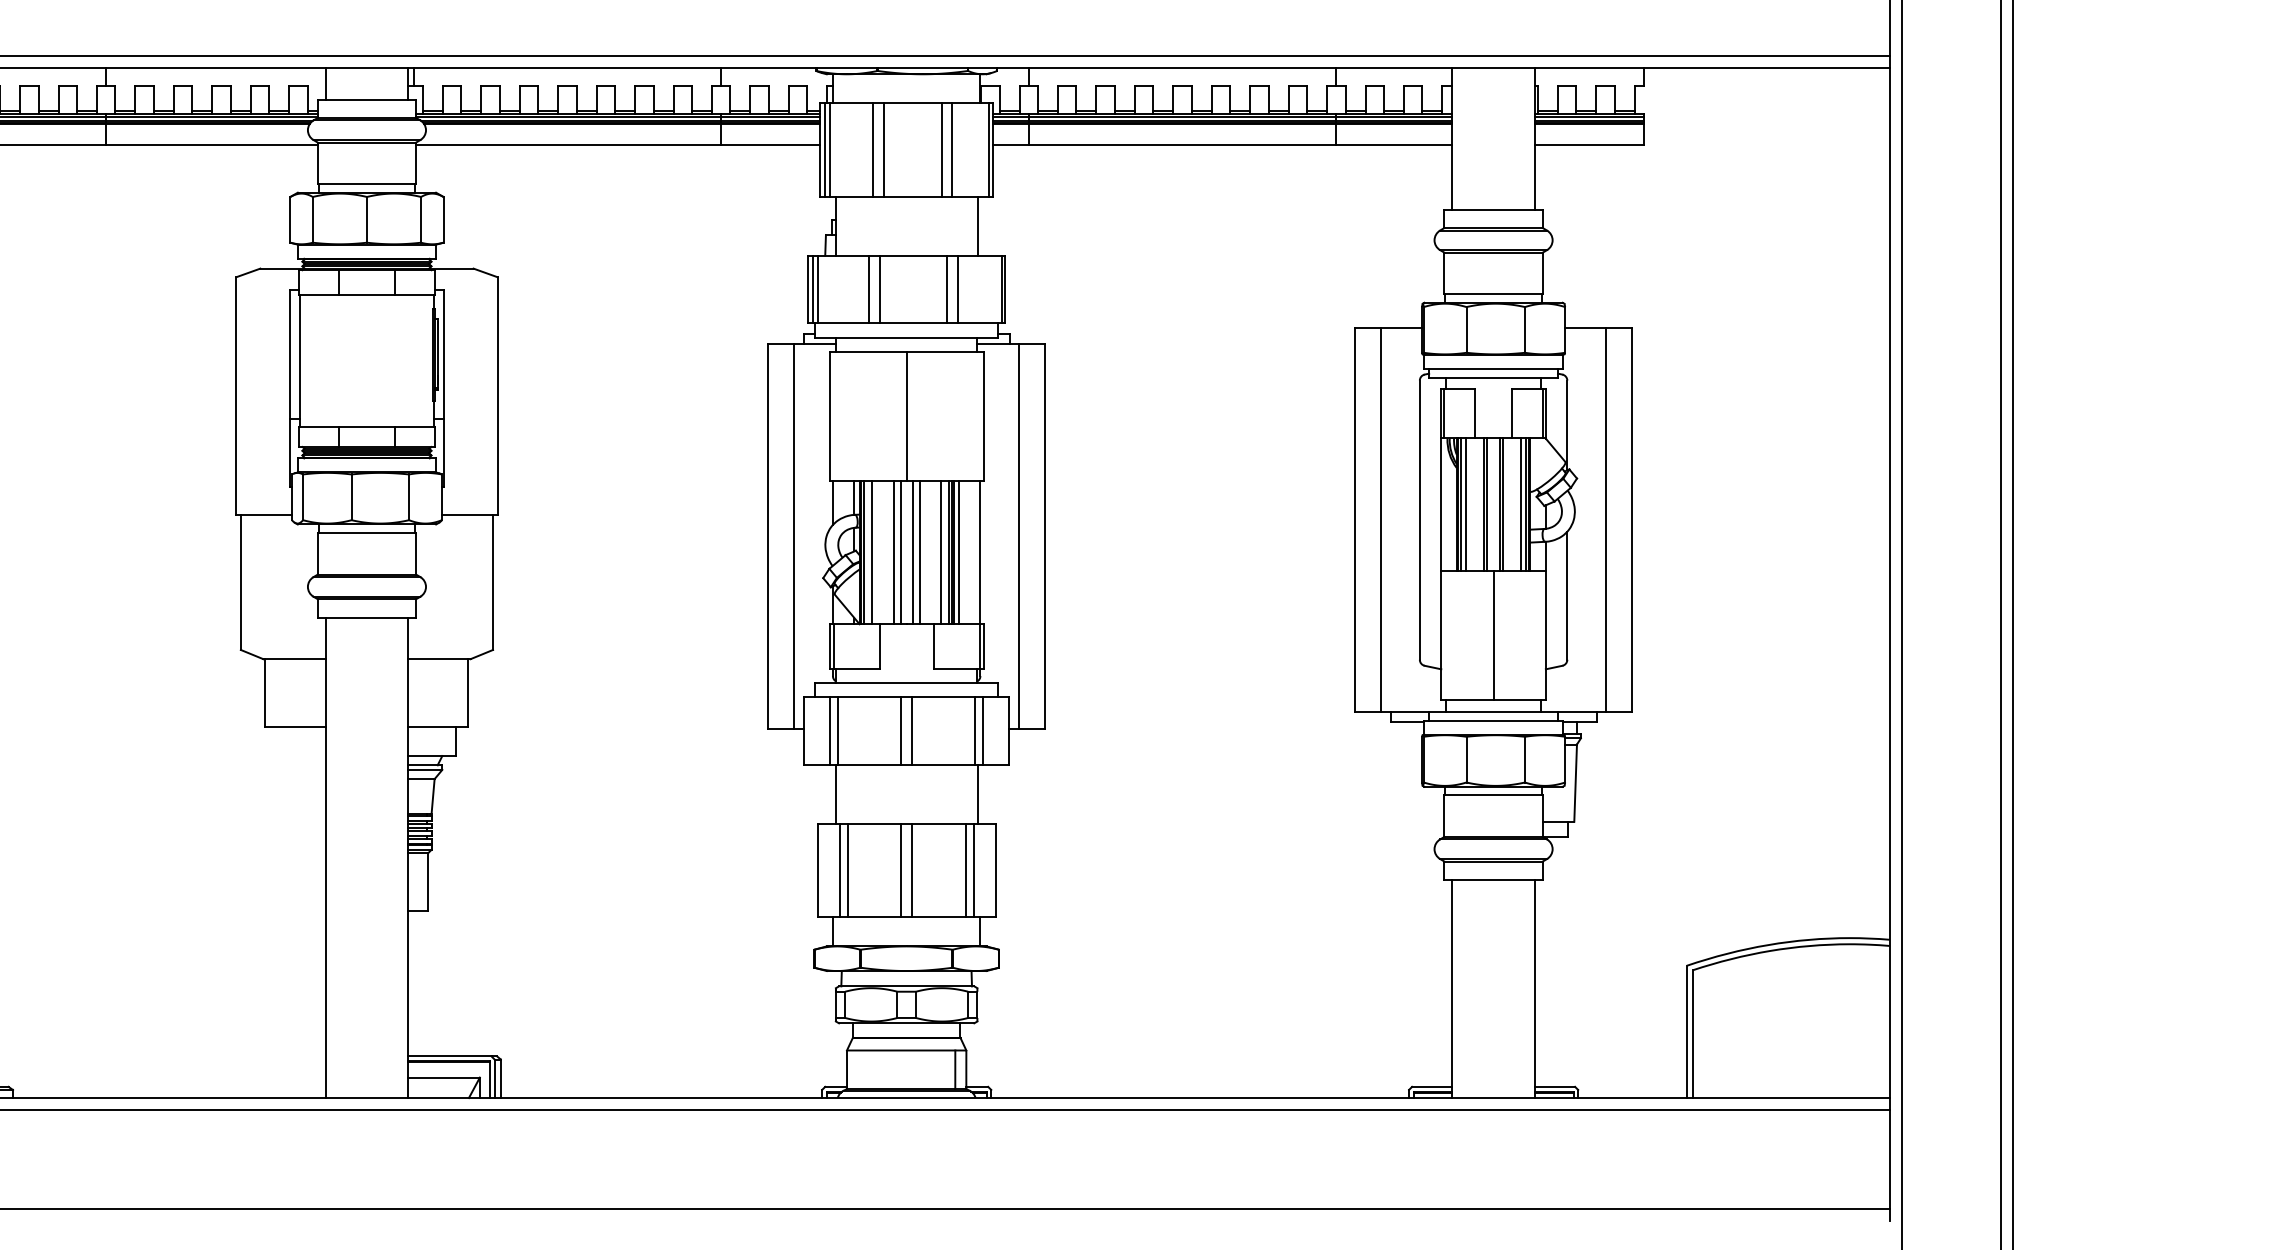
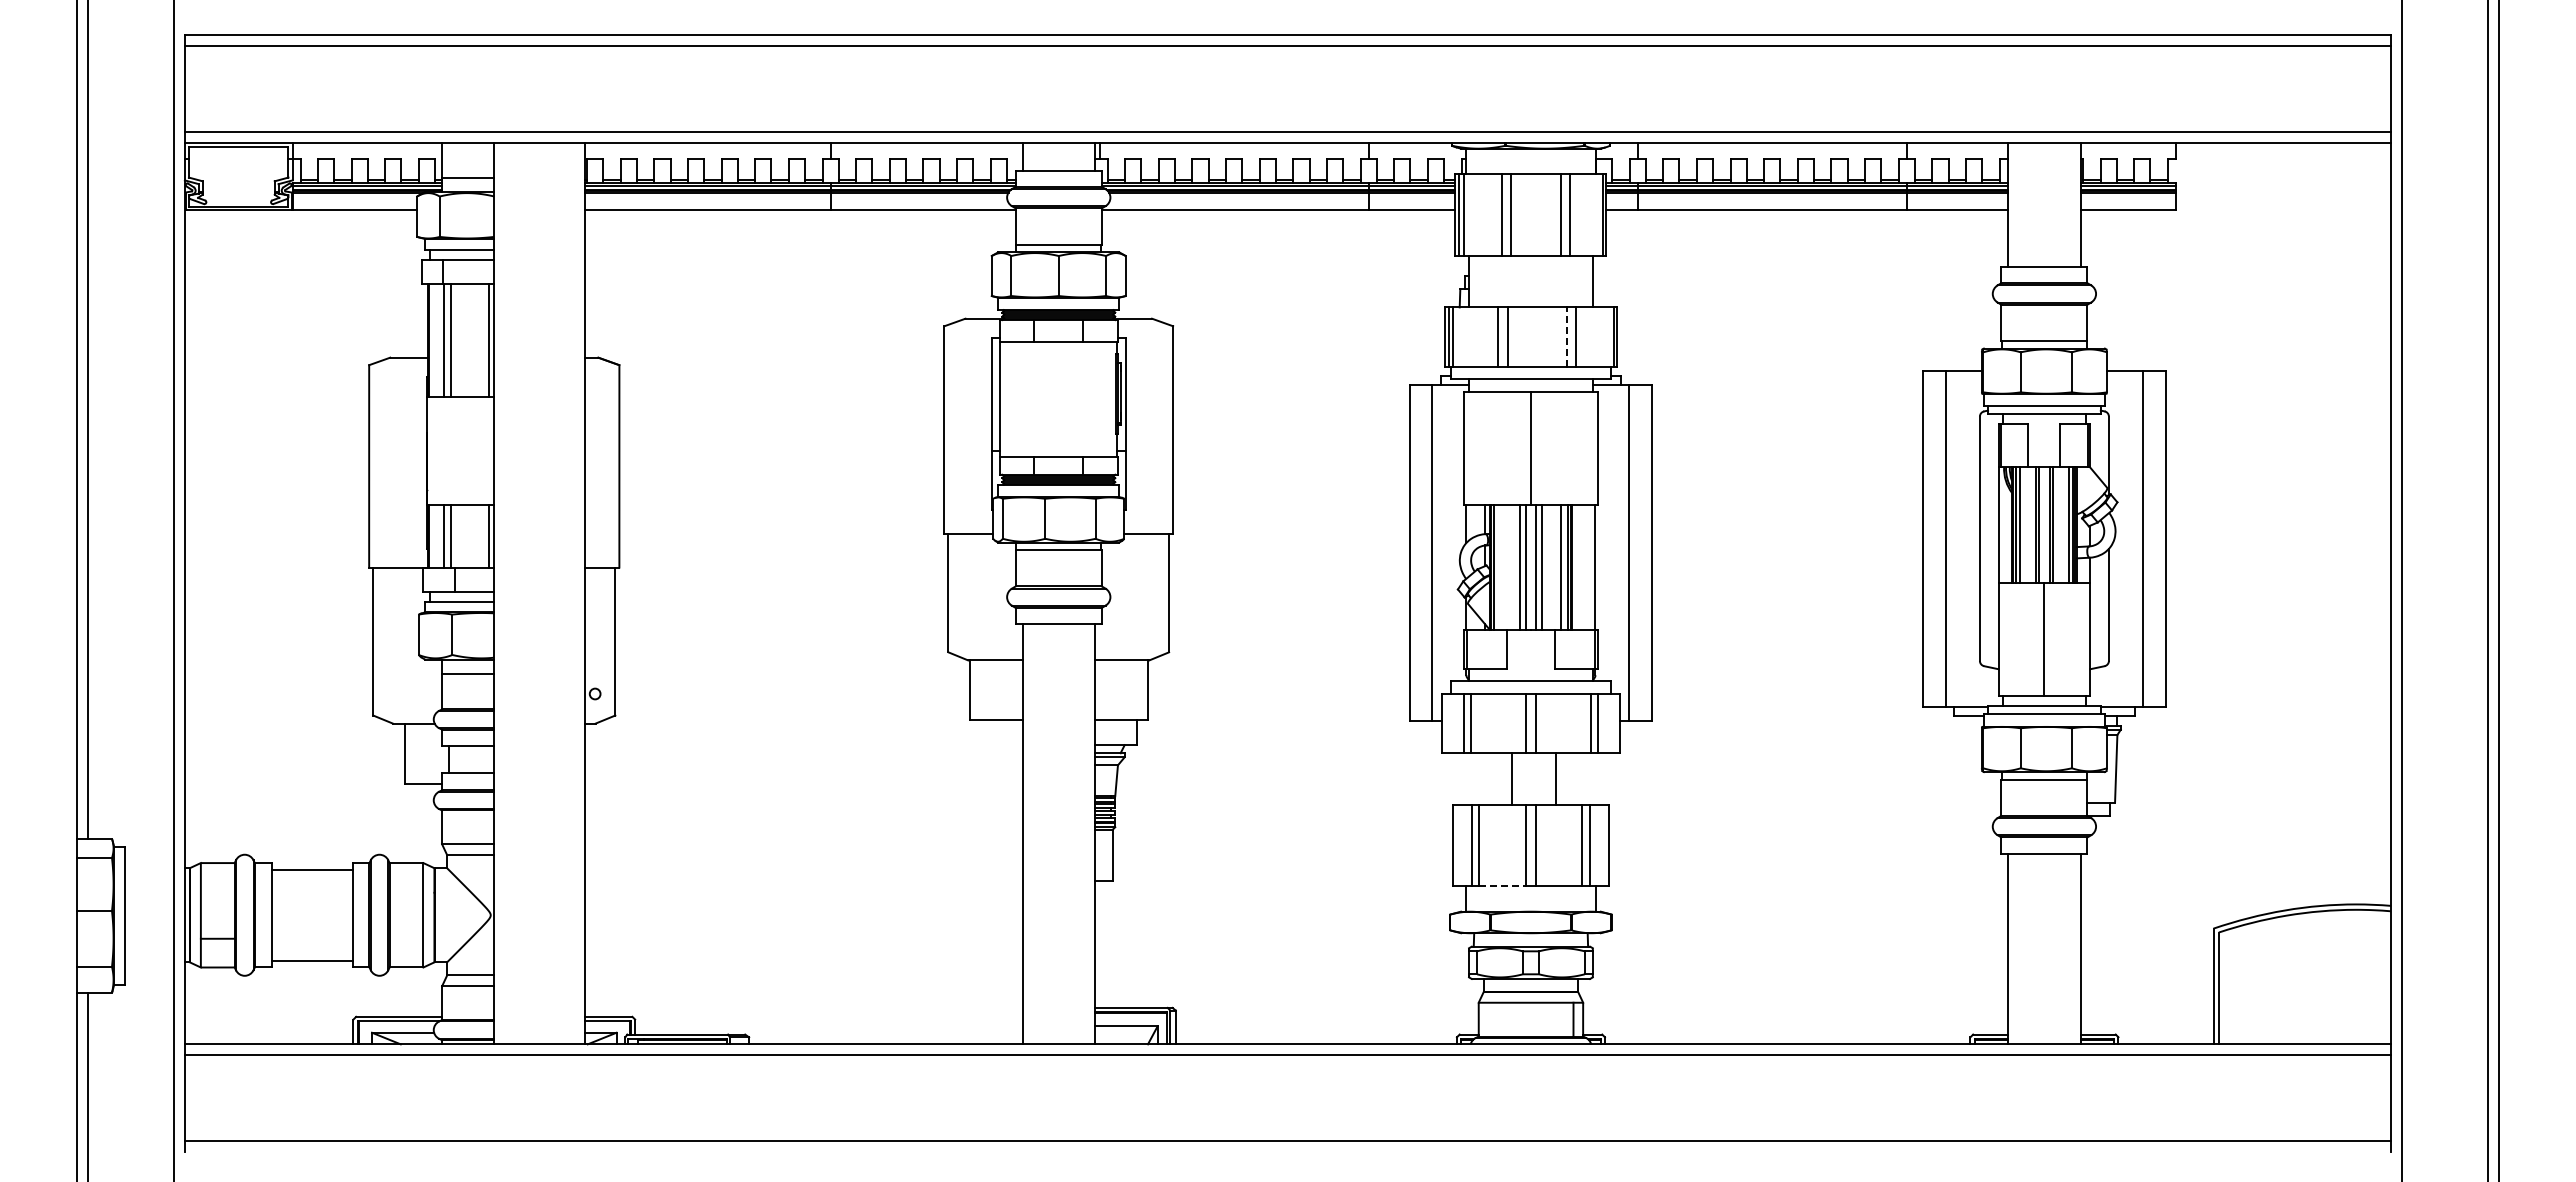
line: (947, 290) -> (1566, 337), solid -> dashed
line: (871, 553) -> (1500, 567), removed
line: (958, 553) -> (1576, 567), removed
line: (835, 794) -> (1511, 778), moved
line: (978, 794) -> (1556, 778), moved
line: (875, 917) -> (1503, 886), solid -> dashed

